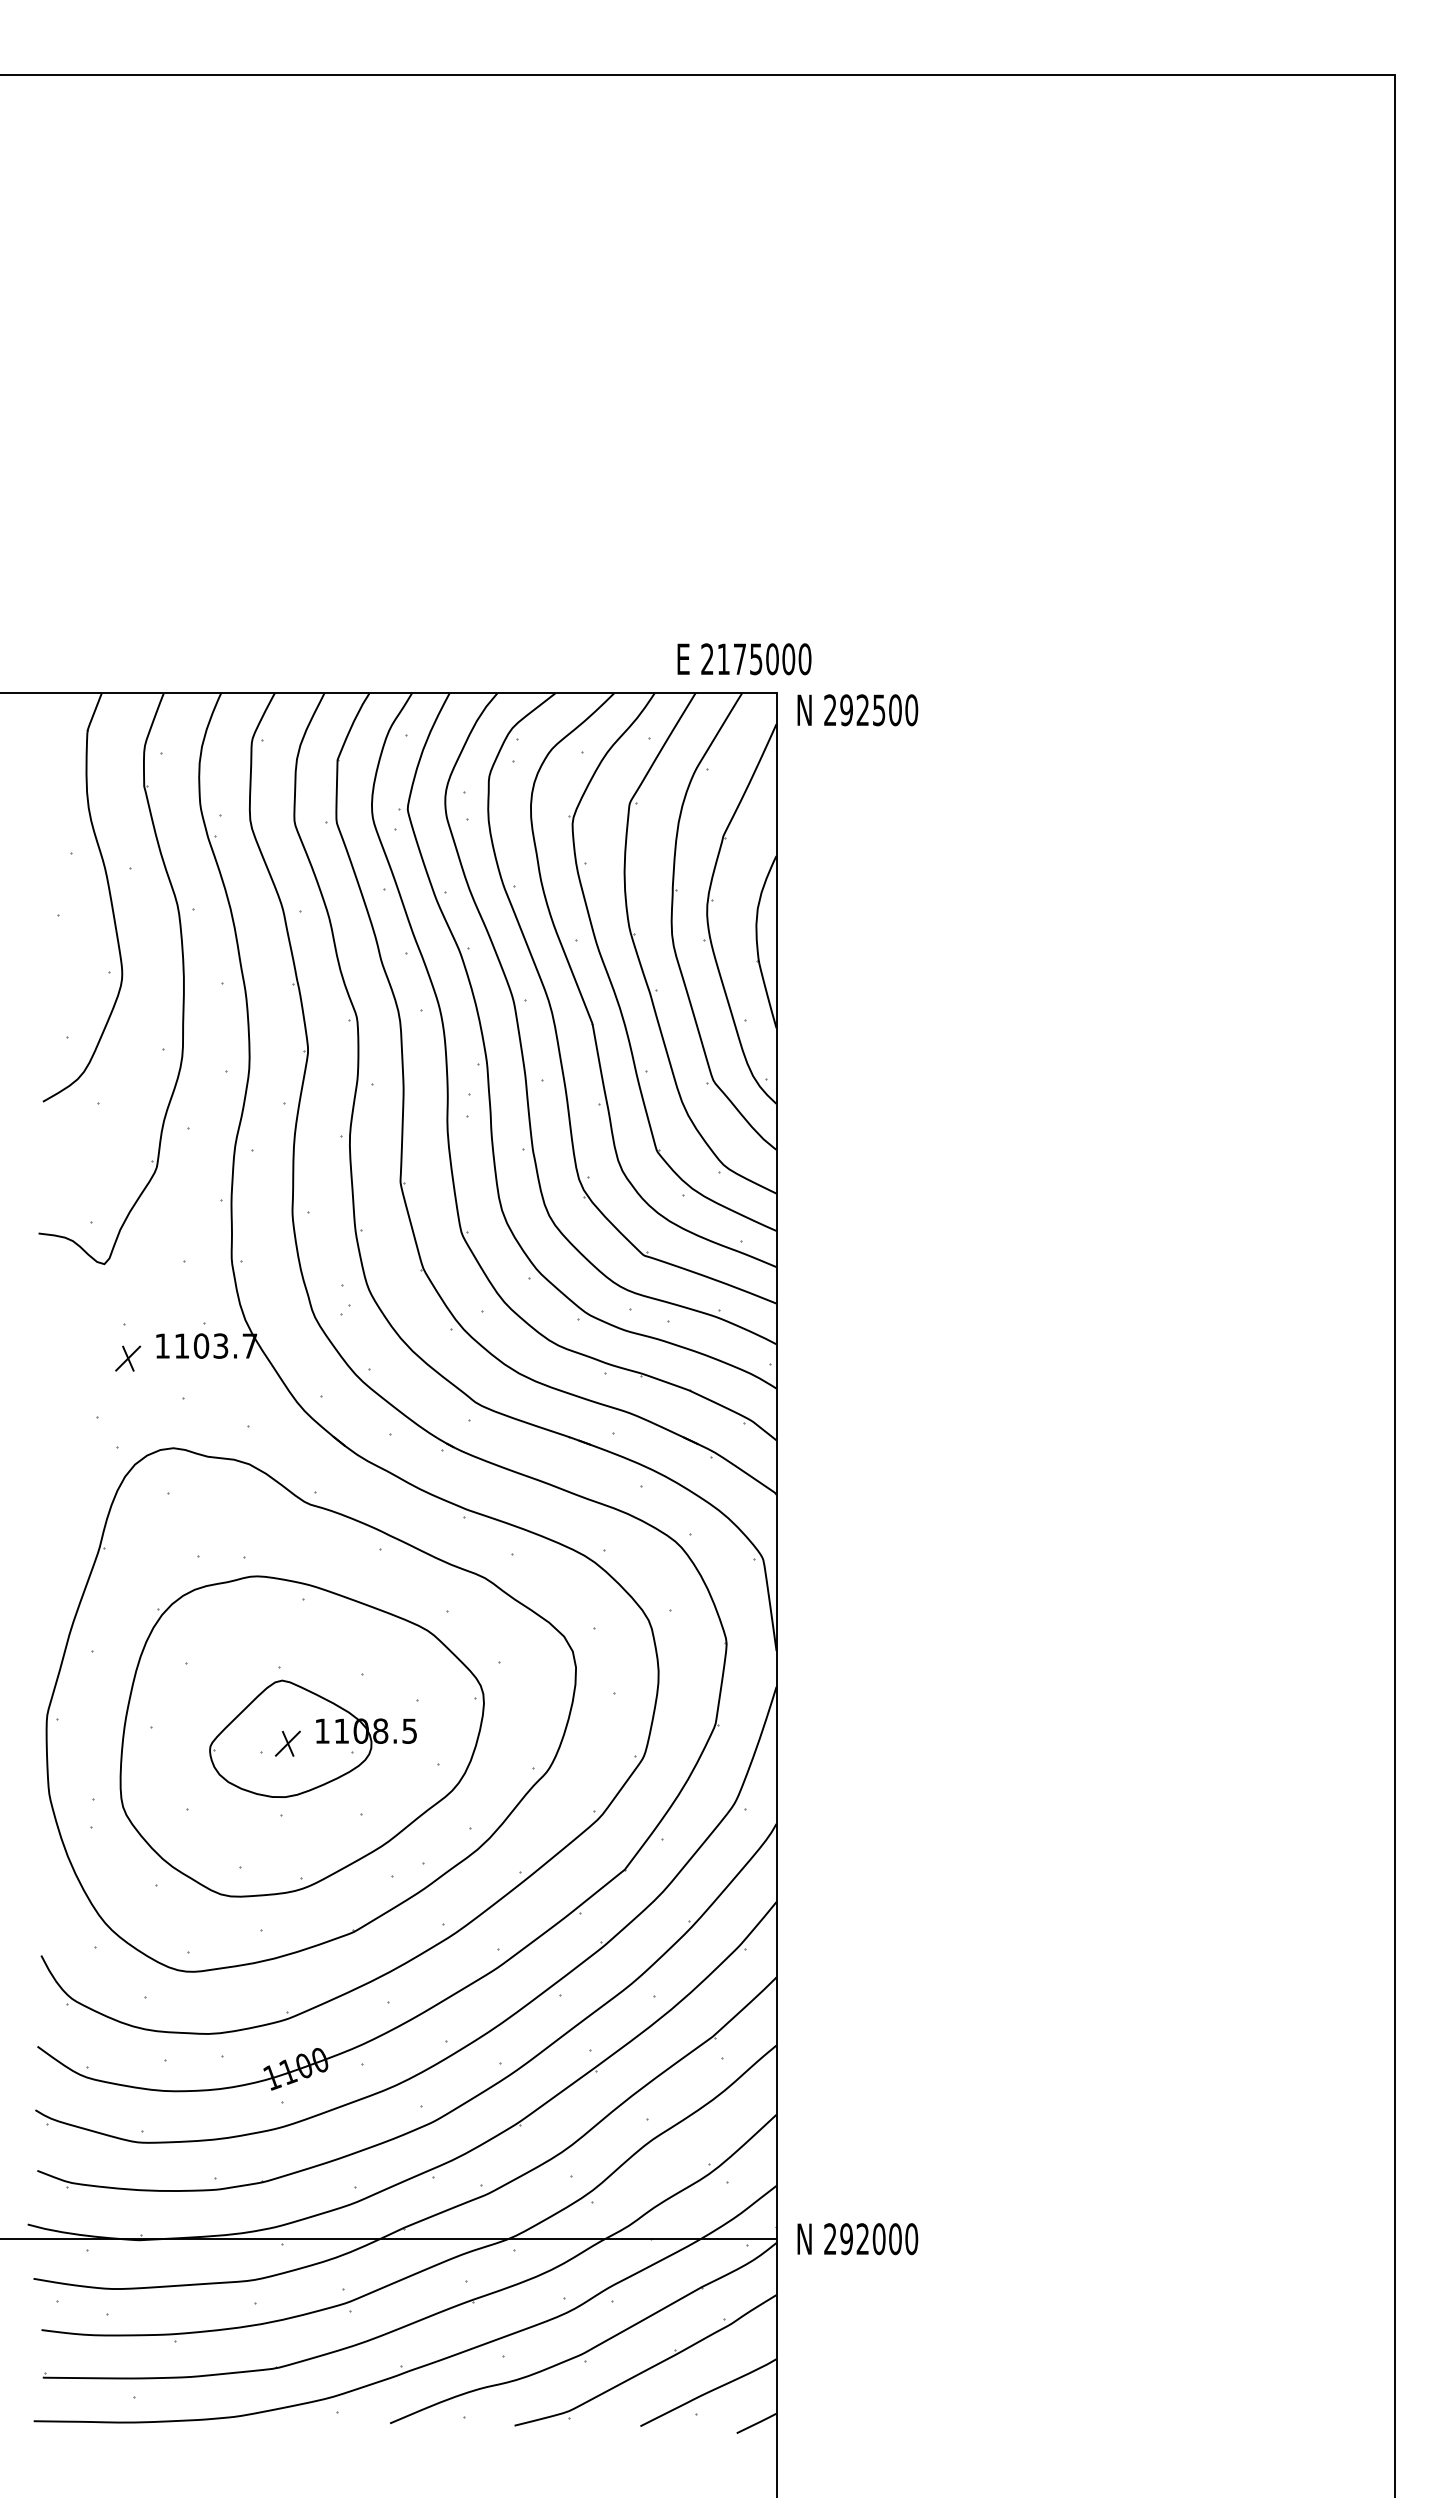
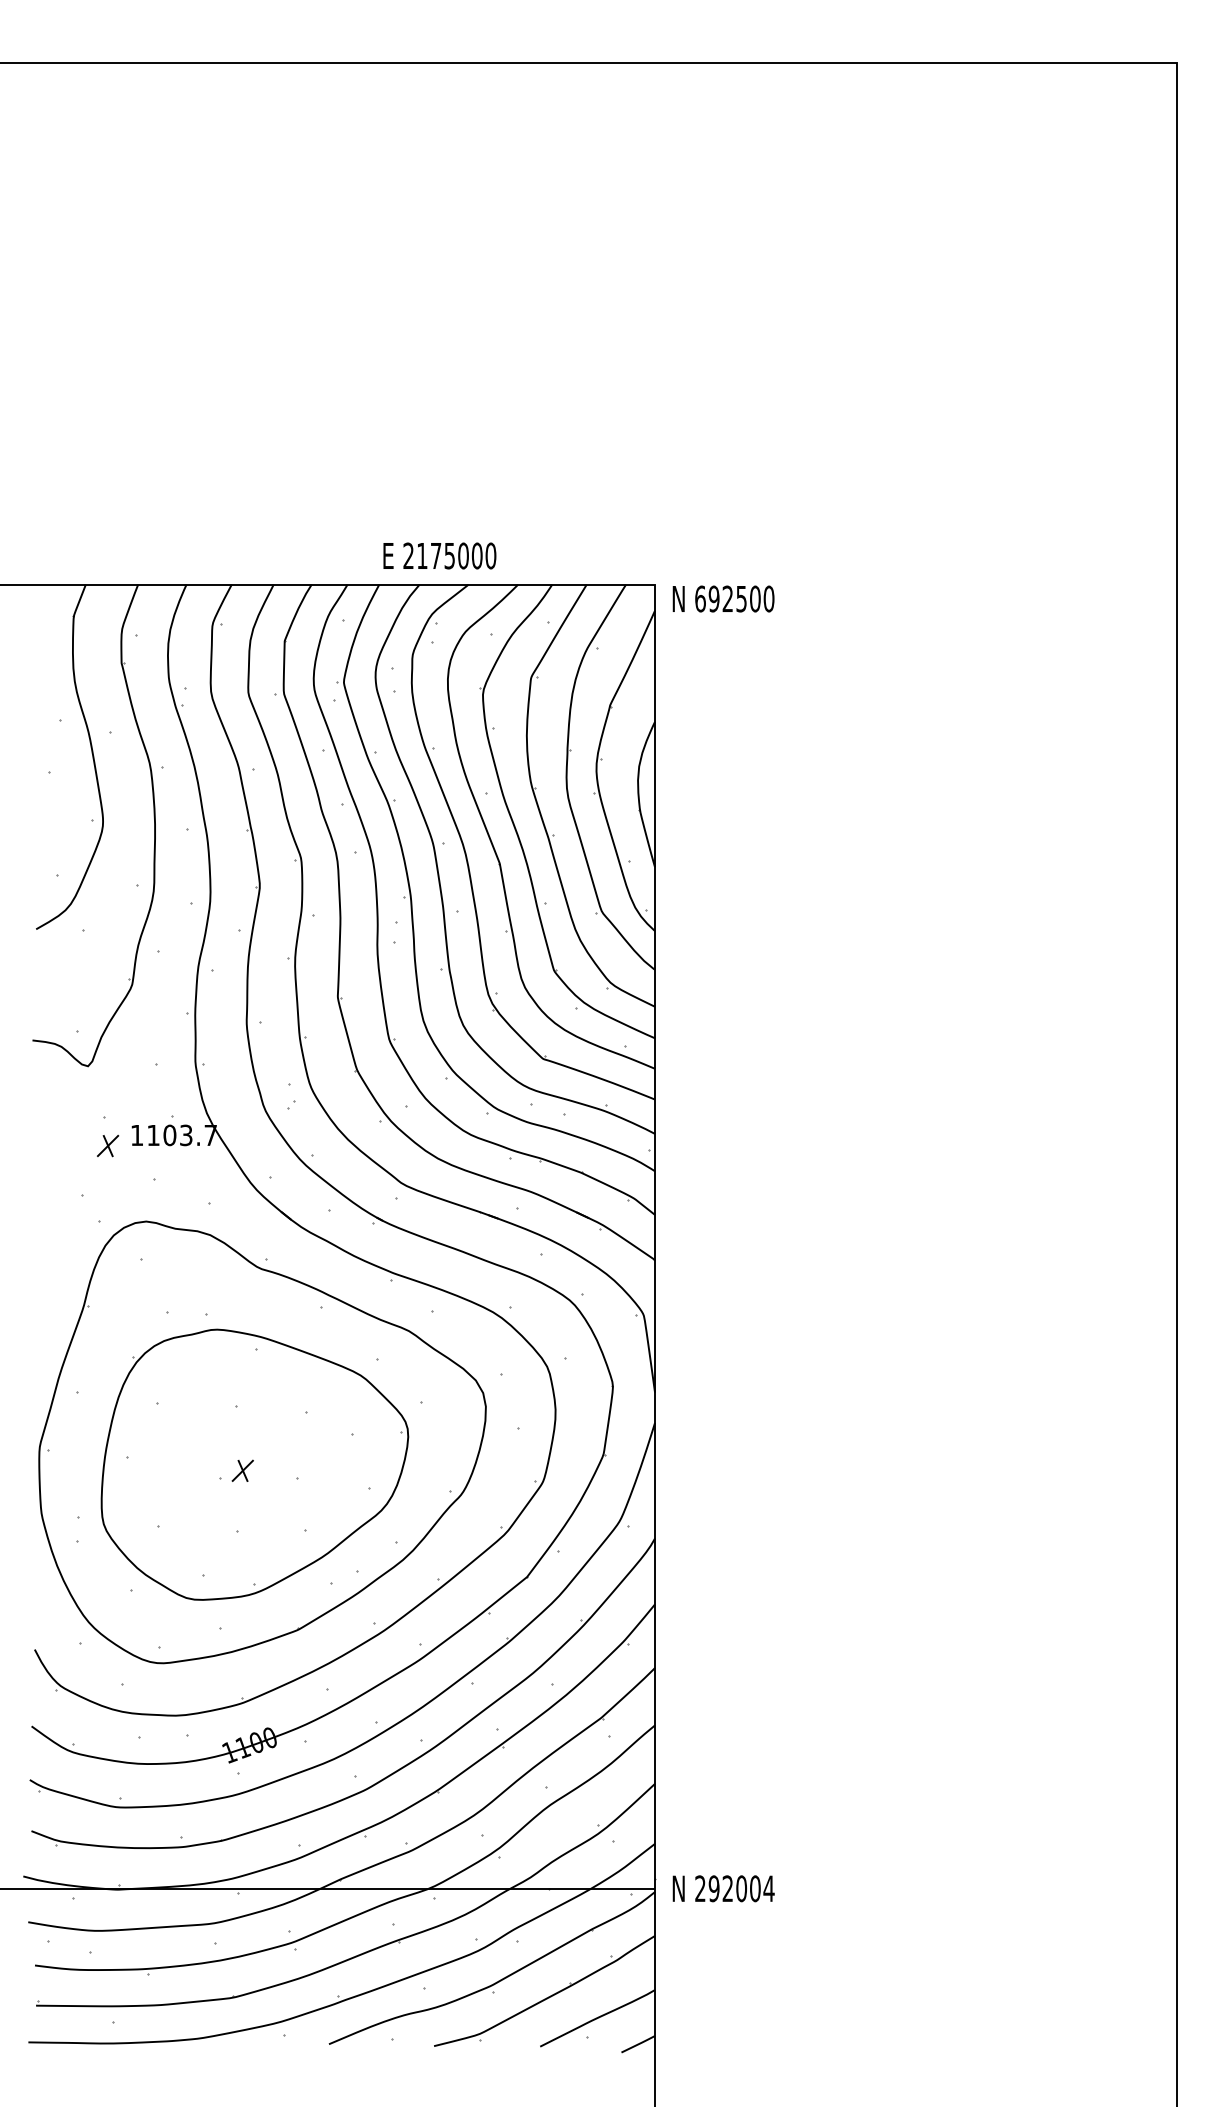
text: (744, 659) -> (439, 556), moved
text: (830, 710) -> (700, 599), 292500 -> 692500
part: (312, 1738) -> (263, 1466), removed
text: (911, 2239) -> (768, 1889), 292000 -> 292004

